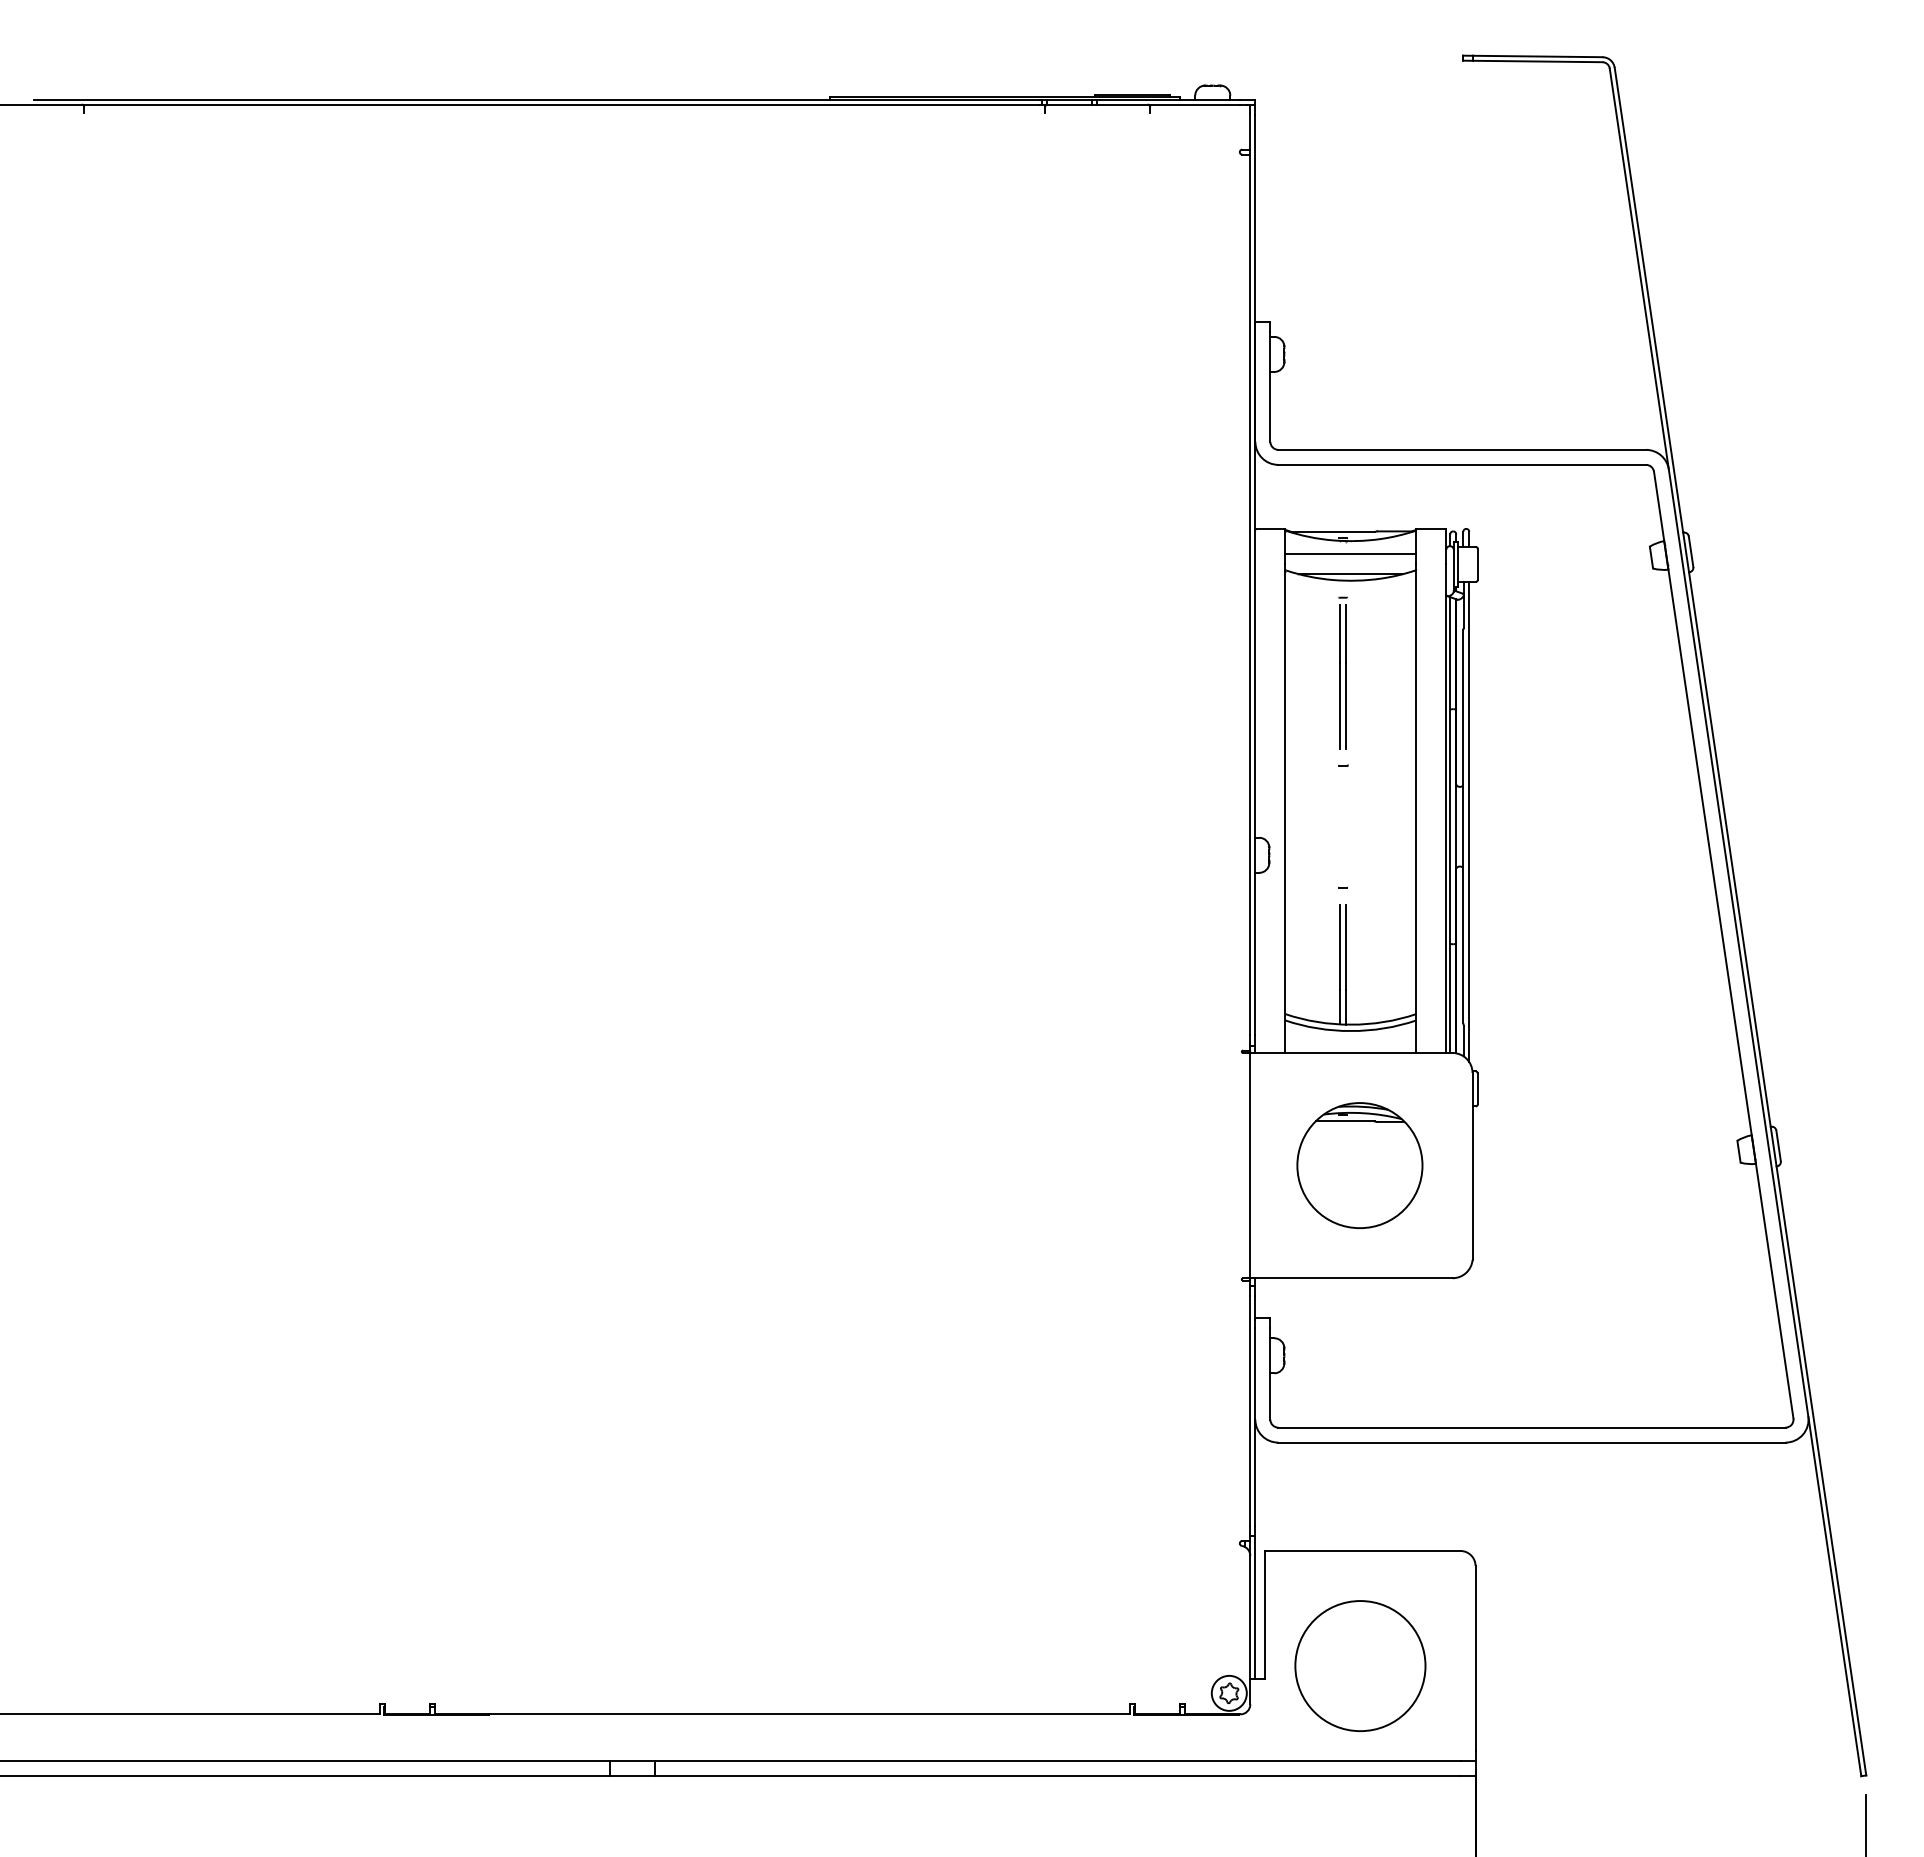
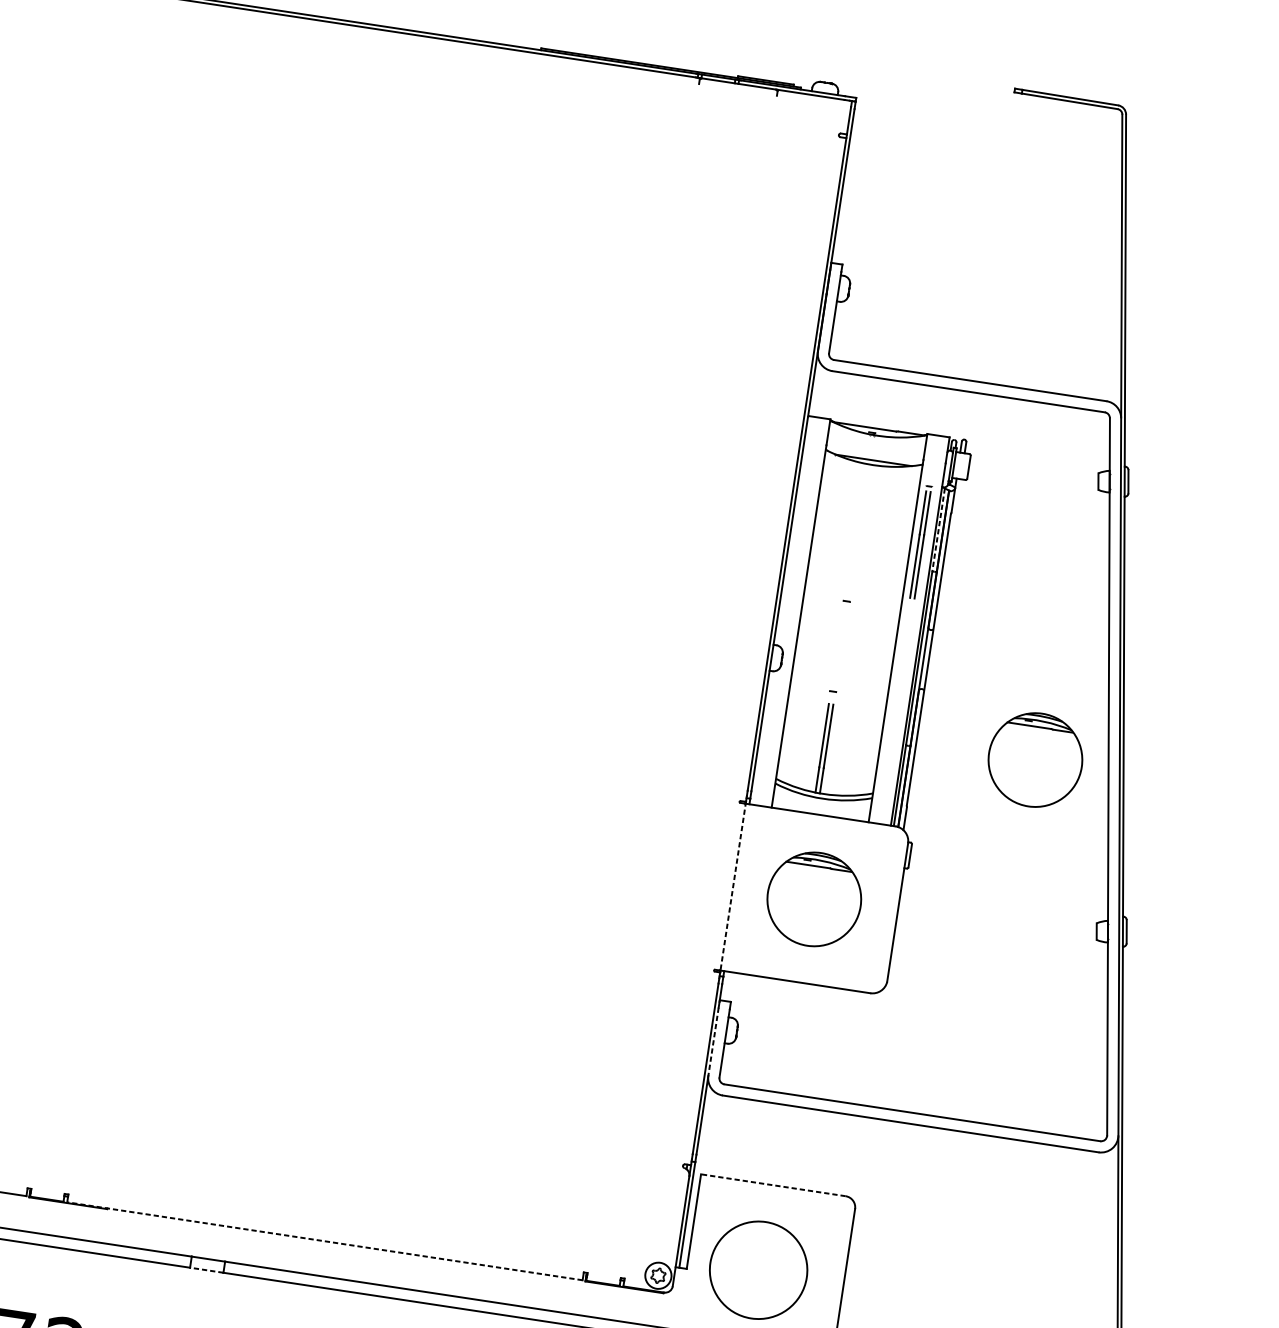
line: (1350, 554) -> (875, 445), removed
line: (1450, 653) -> (938, 530), solid -> dashed
part: (1342, 672) -> (920, 541), moved
line: (1469, 821) -> (934, 656), removed
part: (1623, 937) -> (1035, 759), added
line: (1250, 1165) -> (733, 887), solid -> dashed
line: (1255, 1374) -> (713, 1042), solid -> dashed
line: (1362, 1550) -> (773, 1184), solid -> dashed
line: (782, 1714) -> (325, 1241), solid -> dashed
line: (632, 1776) -> (206, 1270), solid -> dashed

